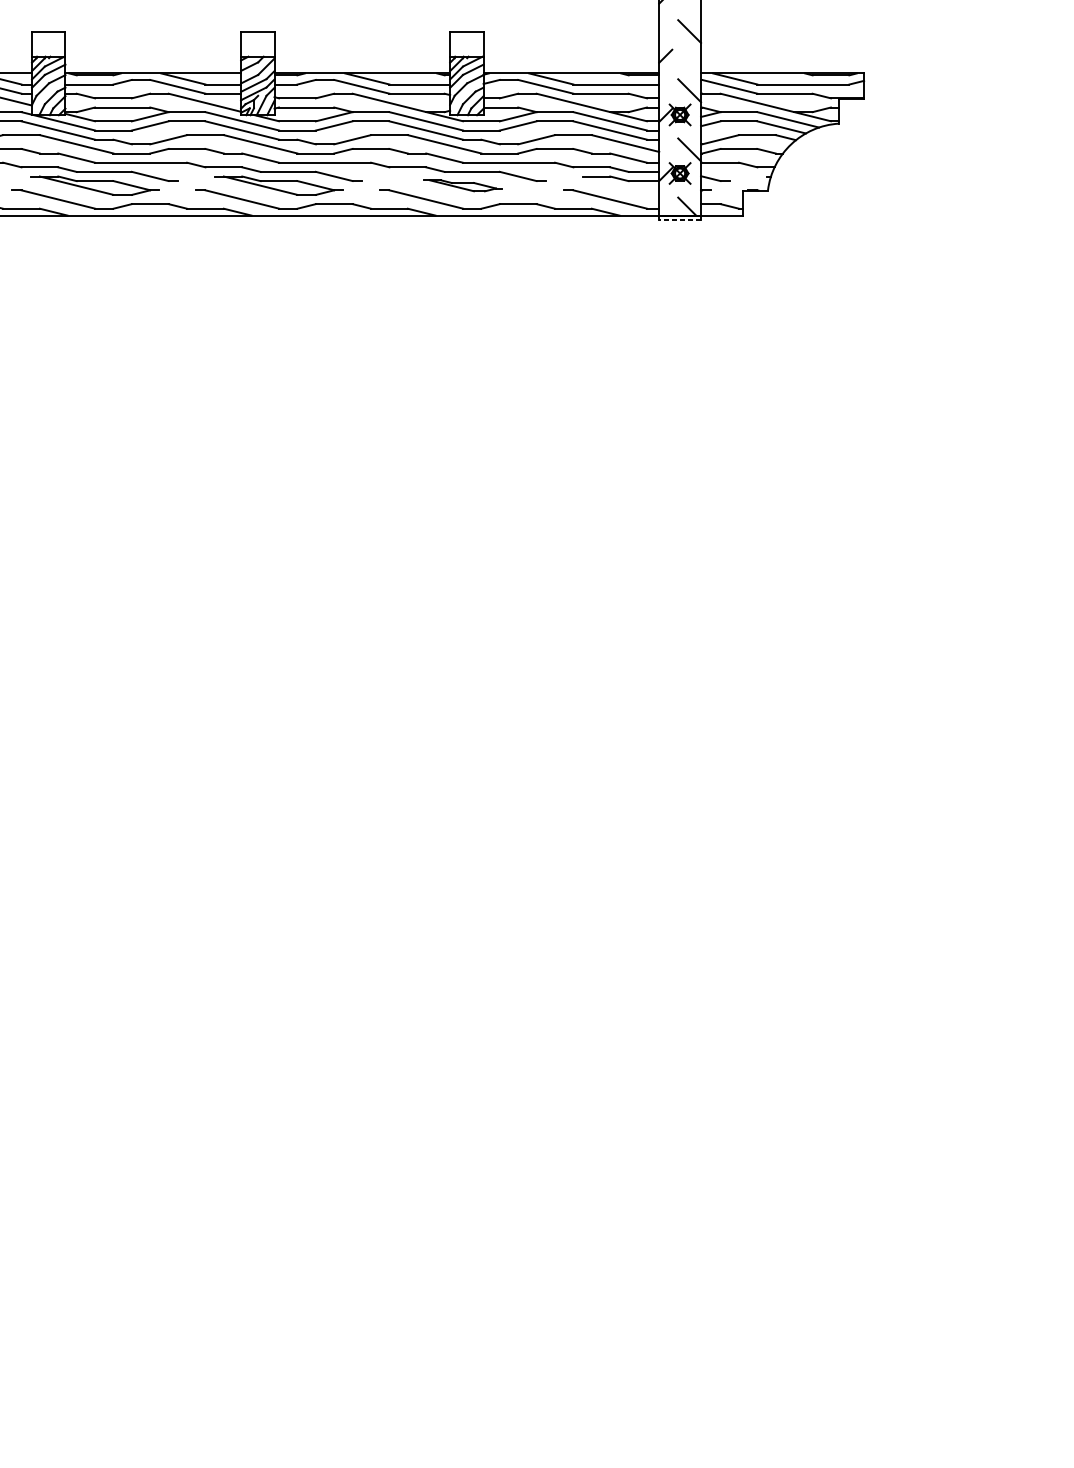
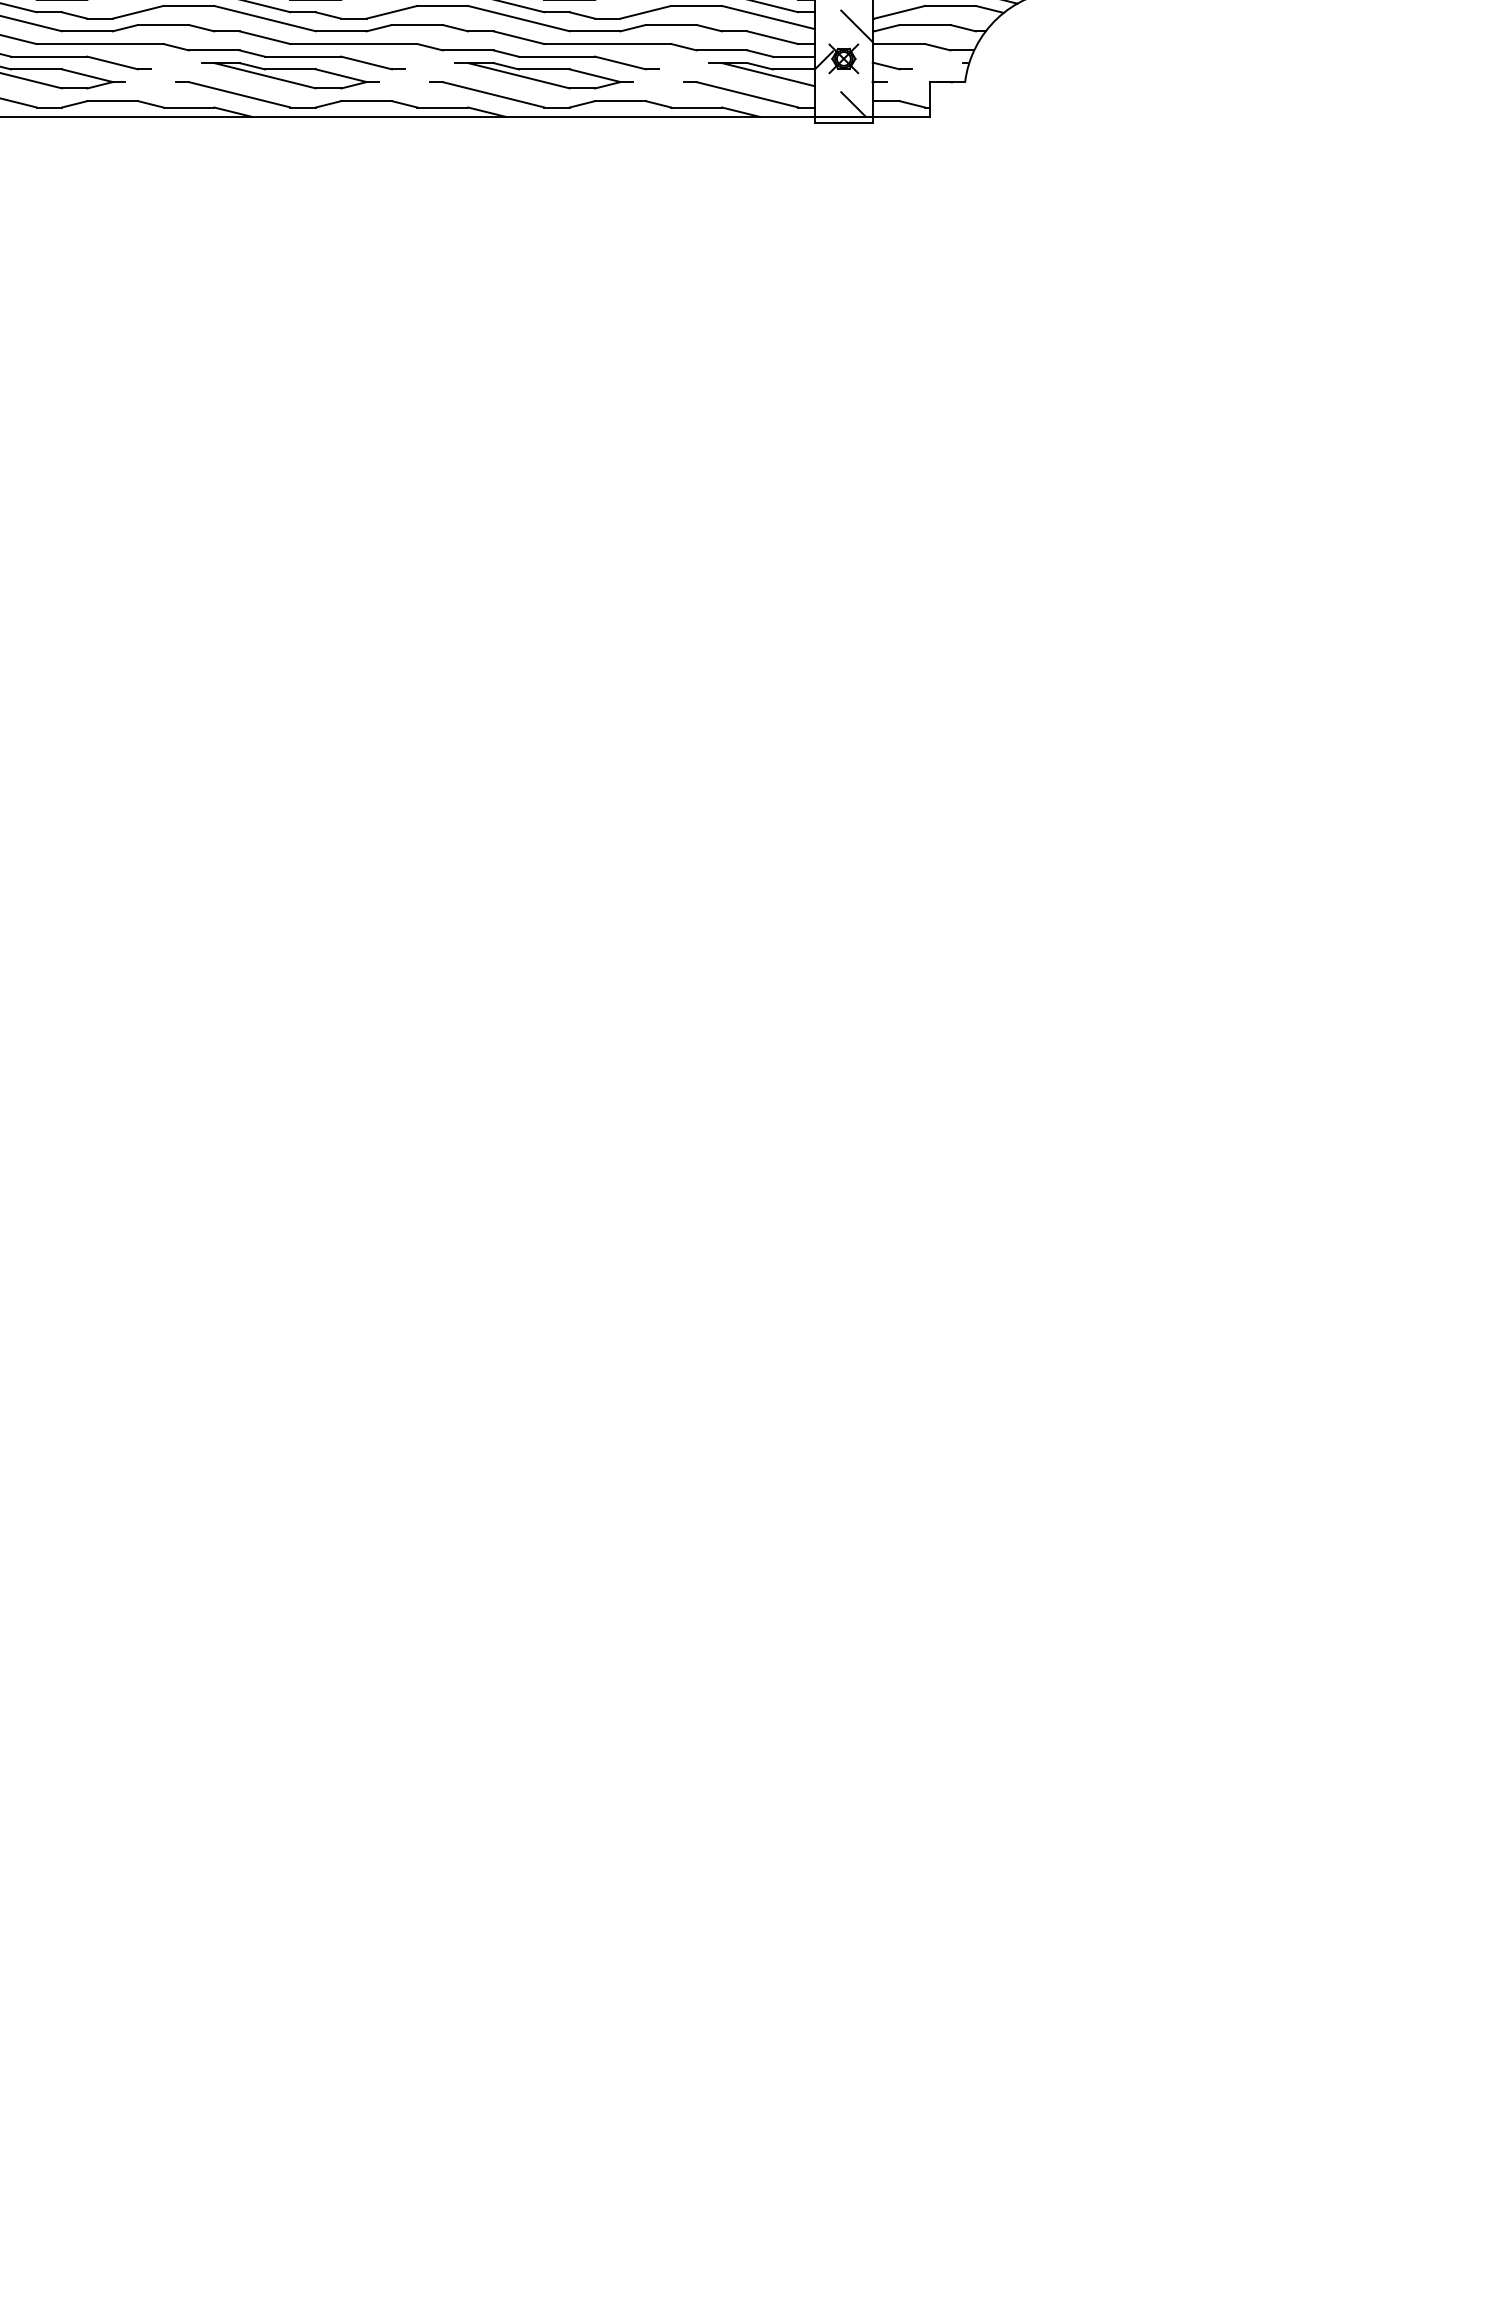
line: (625, 184) -> (768, 74), added
part: (462, 185) -> (543, 75), size x1.67
line: (679, 219) -> (843, 122), dashed -> solid

